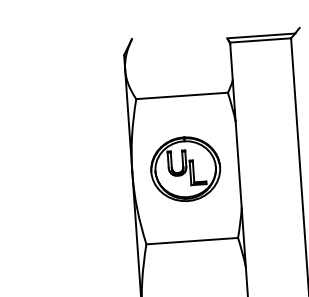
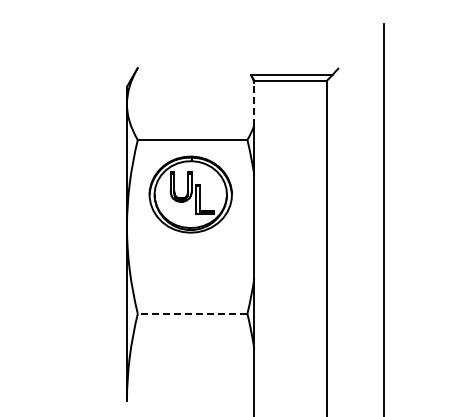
line: (231, 62) -> (254, 104), solid -> dashed
part: (185, 169) -> (190, 194), moved
line: (192, 240) -> (192, 313), solid -> dashed

